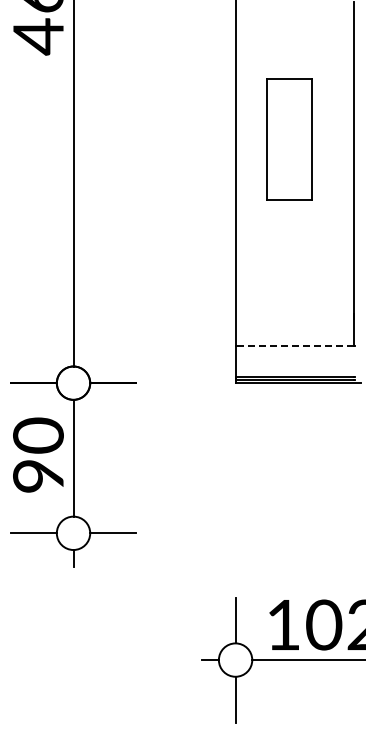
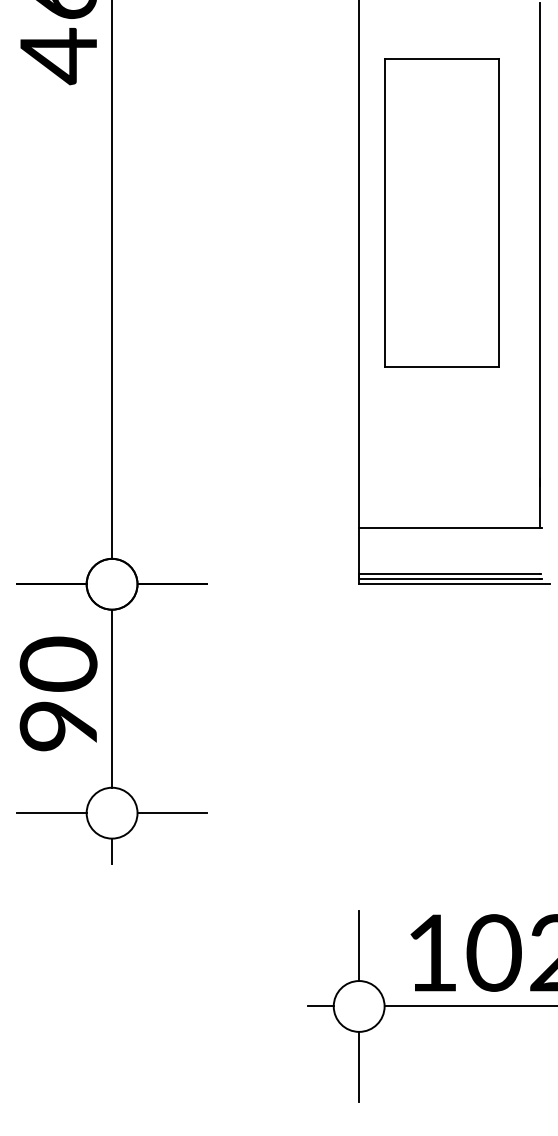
part: (289, 139) -> (441, 212), size x1.67
line: (294, 346) -> (448, 528), dashed -> solid

